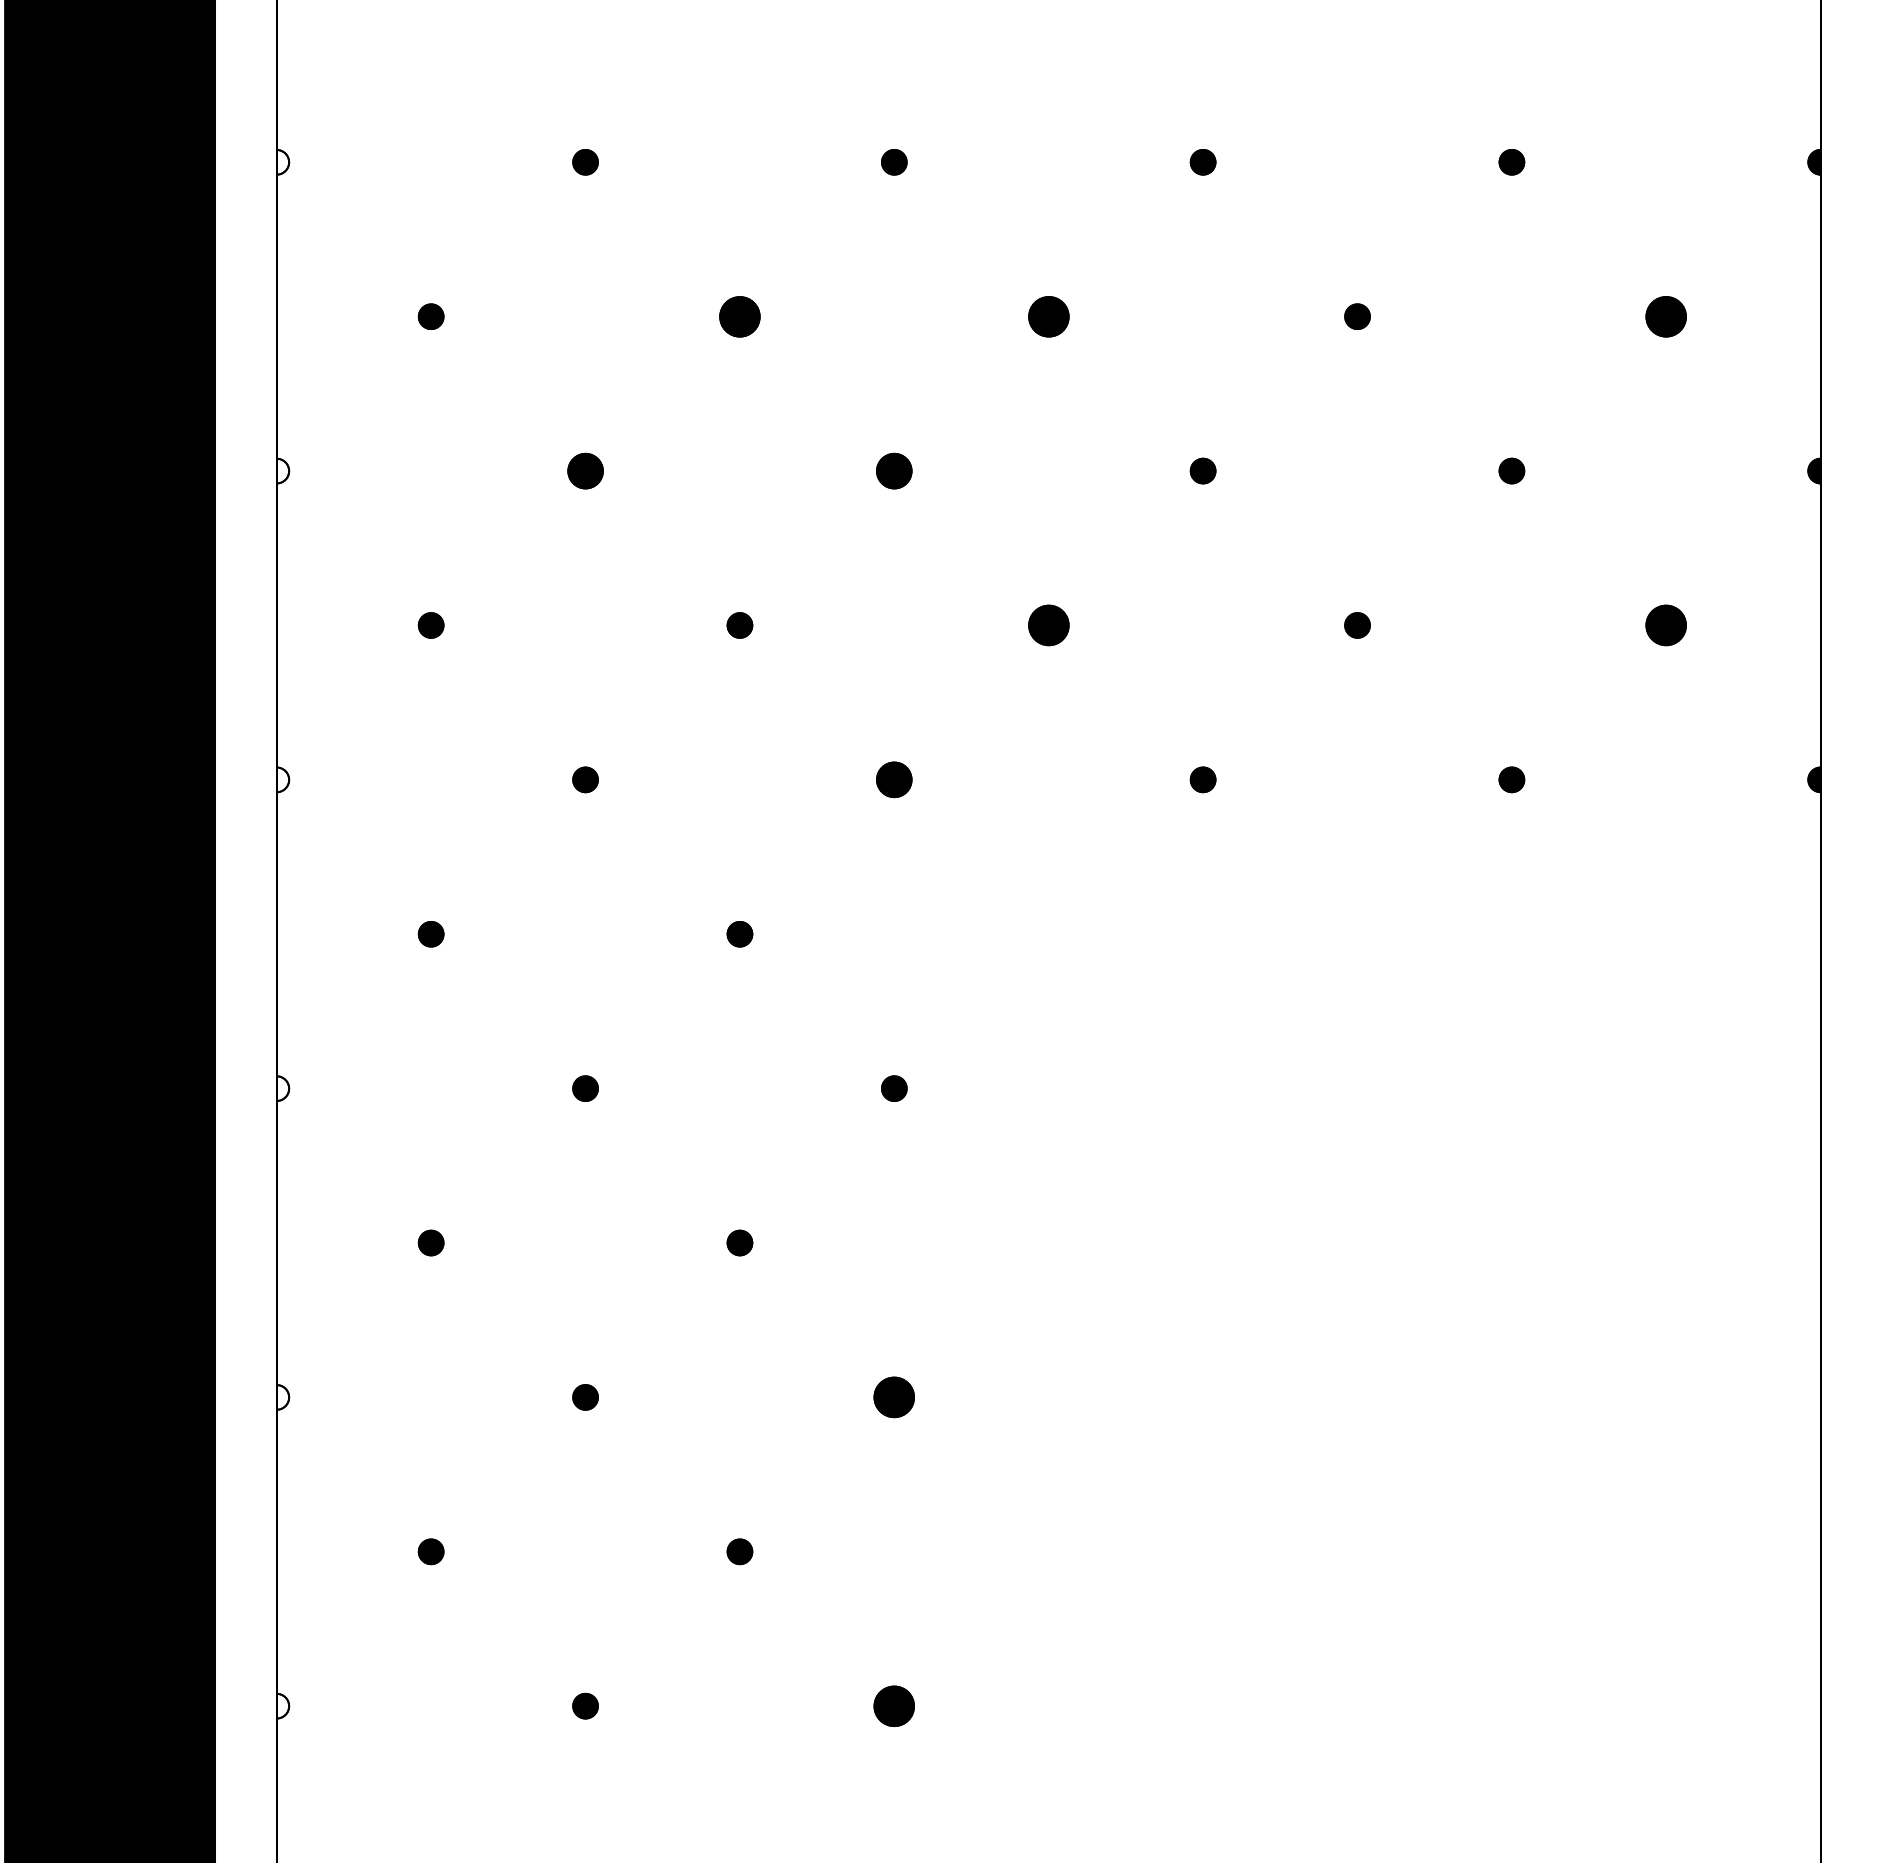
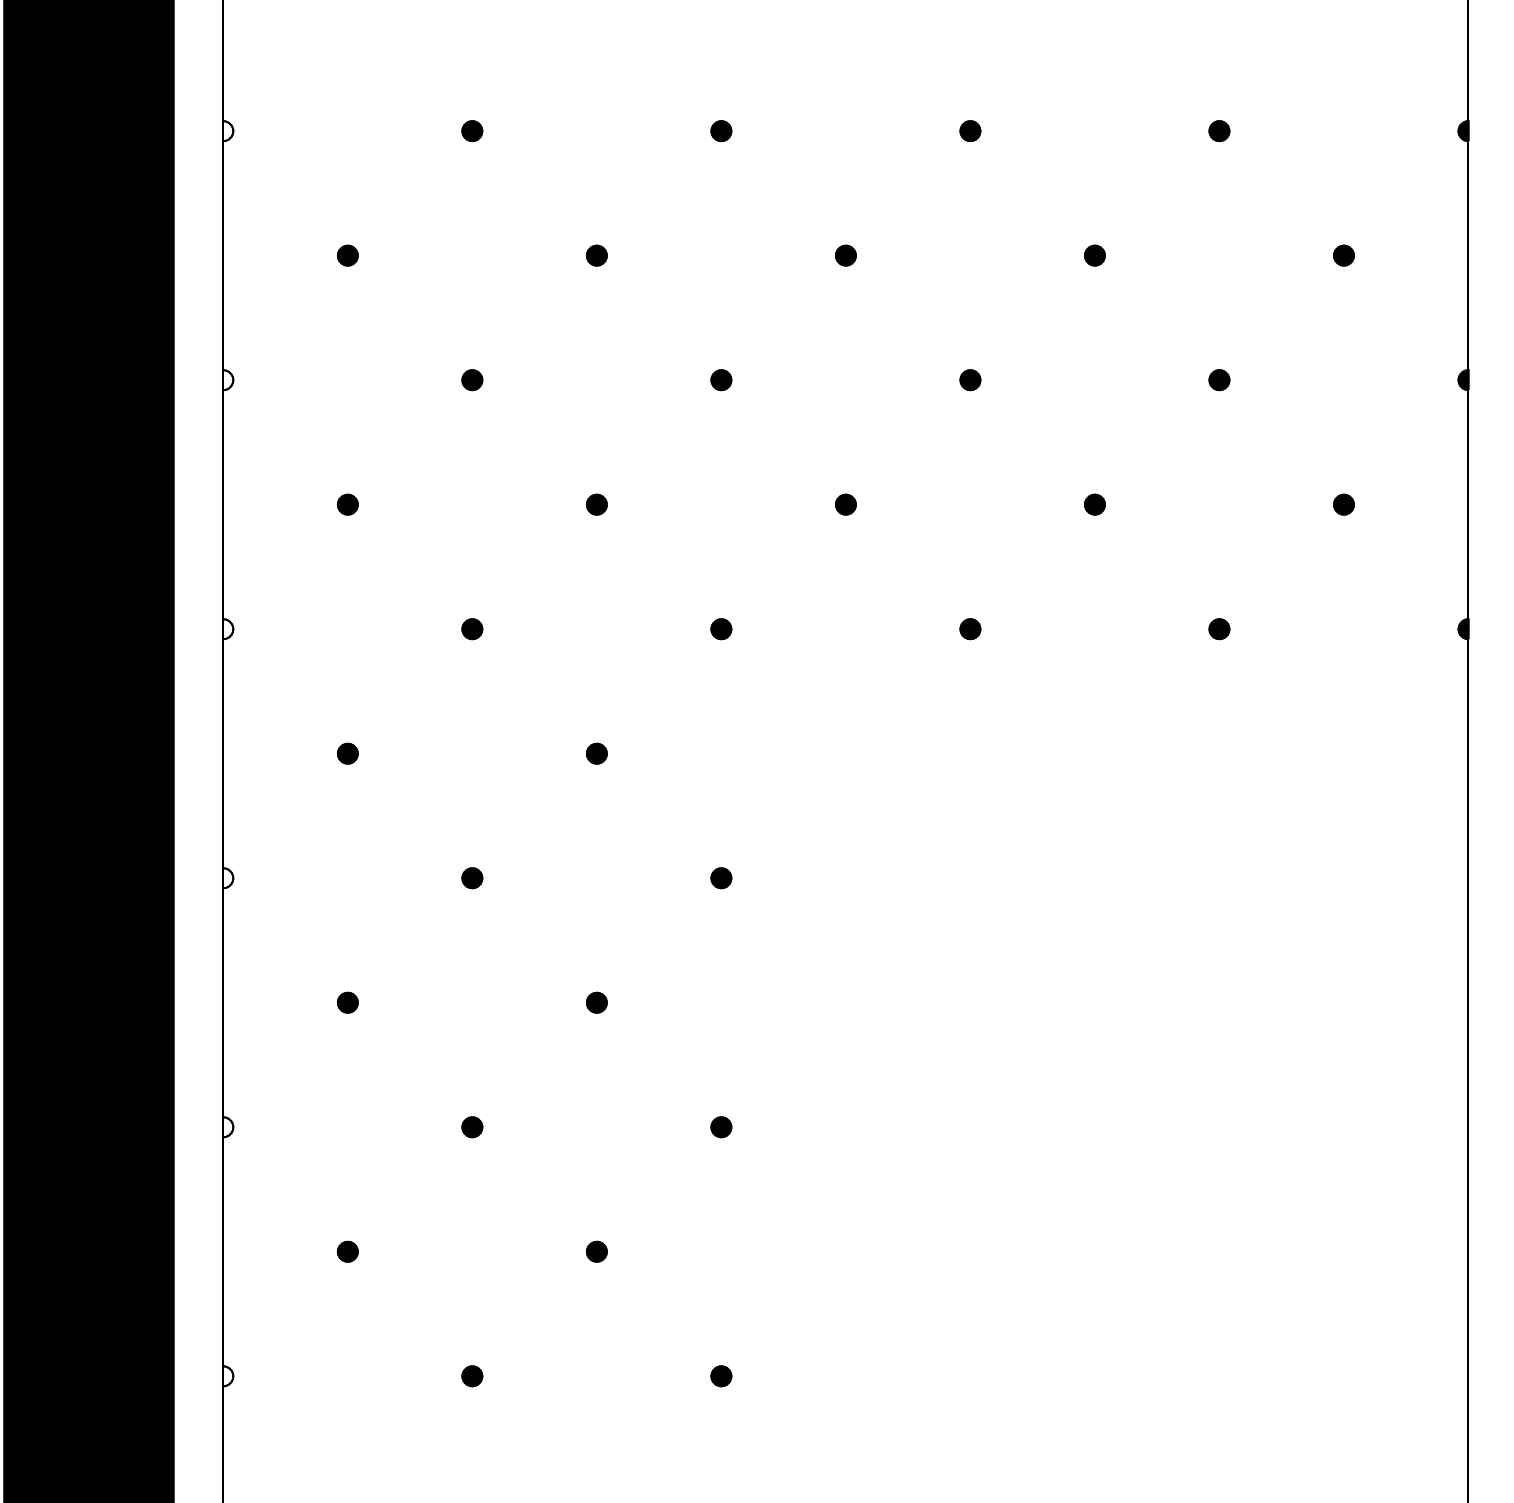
part: (739, 316) -> (596, 255), size x0.62
part: (1048, 316) -> (845, 255), size x0.62
part: (1666, 316) -> (1344, 255), size x0.62
part: (585, 470) -> (472, 379), size x0.71
part: (894, 470) -> (721, 379), size x0.71
part: (1048, 625) -> (845, 504), size x0.62
part: (1666, 625) -> (1344, 504), size x0.62
part: (894, 779) -> (721, 628), size x0.71
part: (894, 1397) -> (721, 1127), size x0.62
part: (894, 1705) -> (721, 1375), size x0.62

